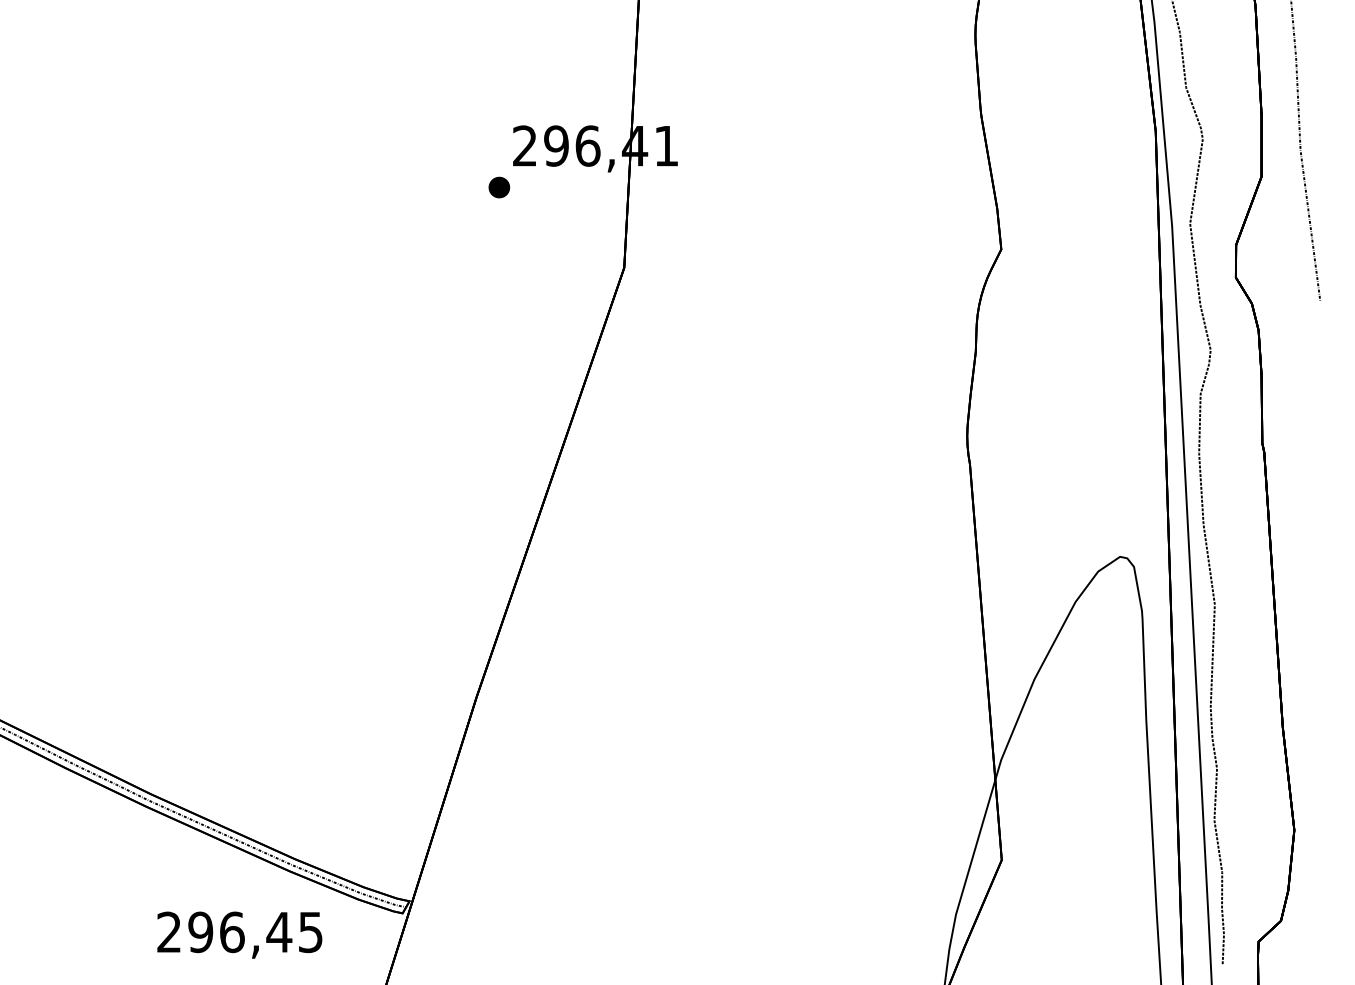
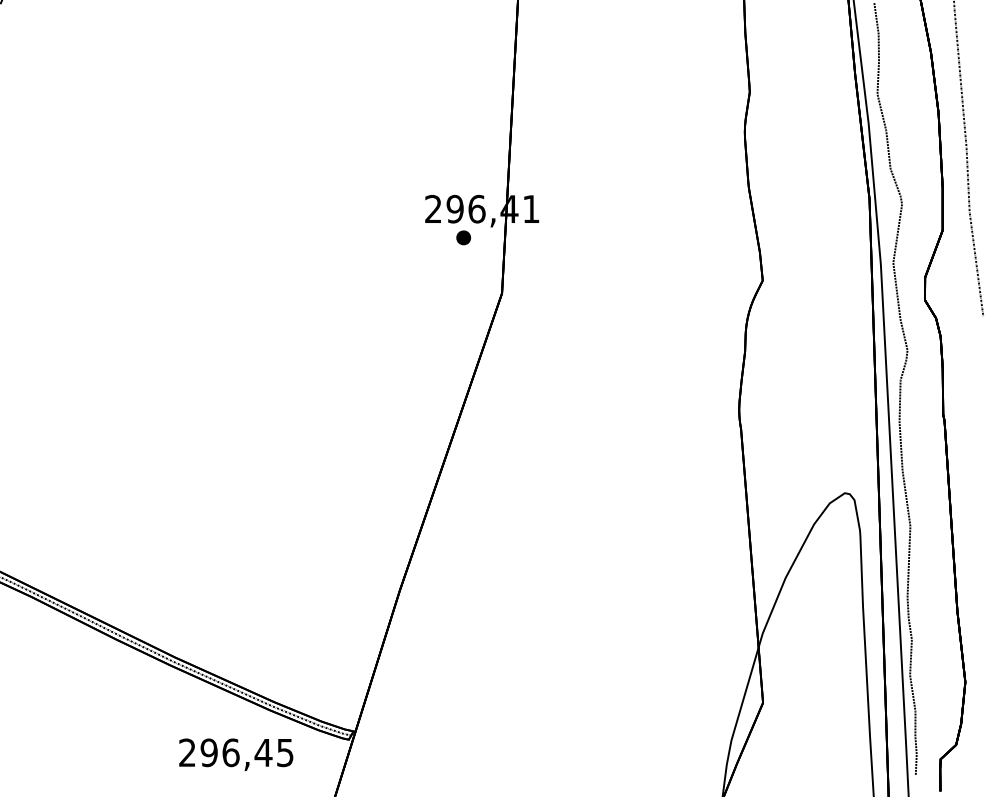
part: (499, 187) -> (463, 237), moved

